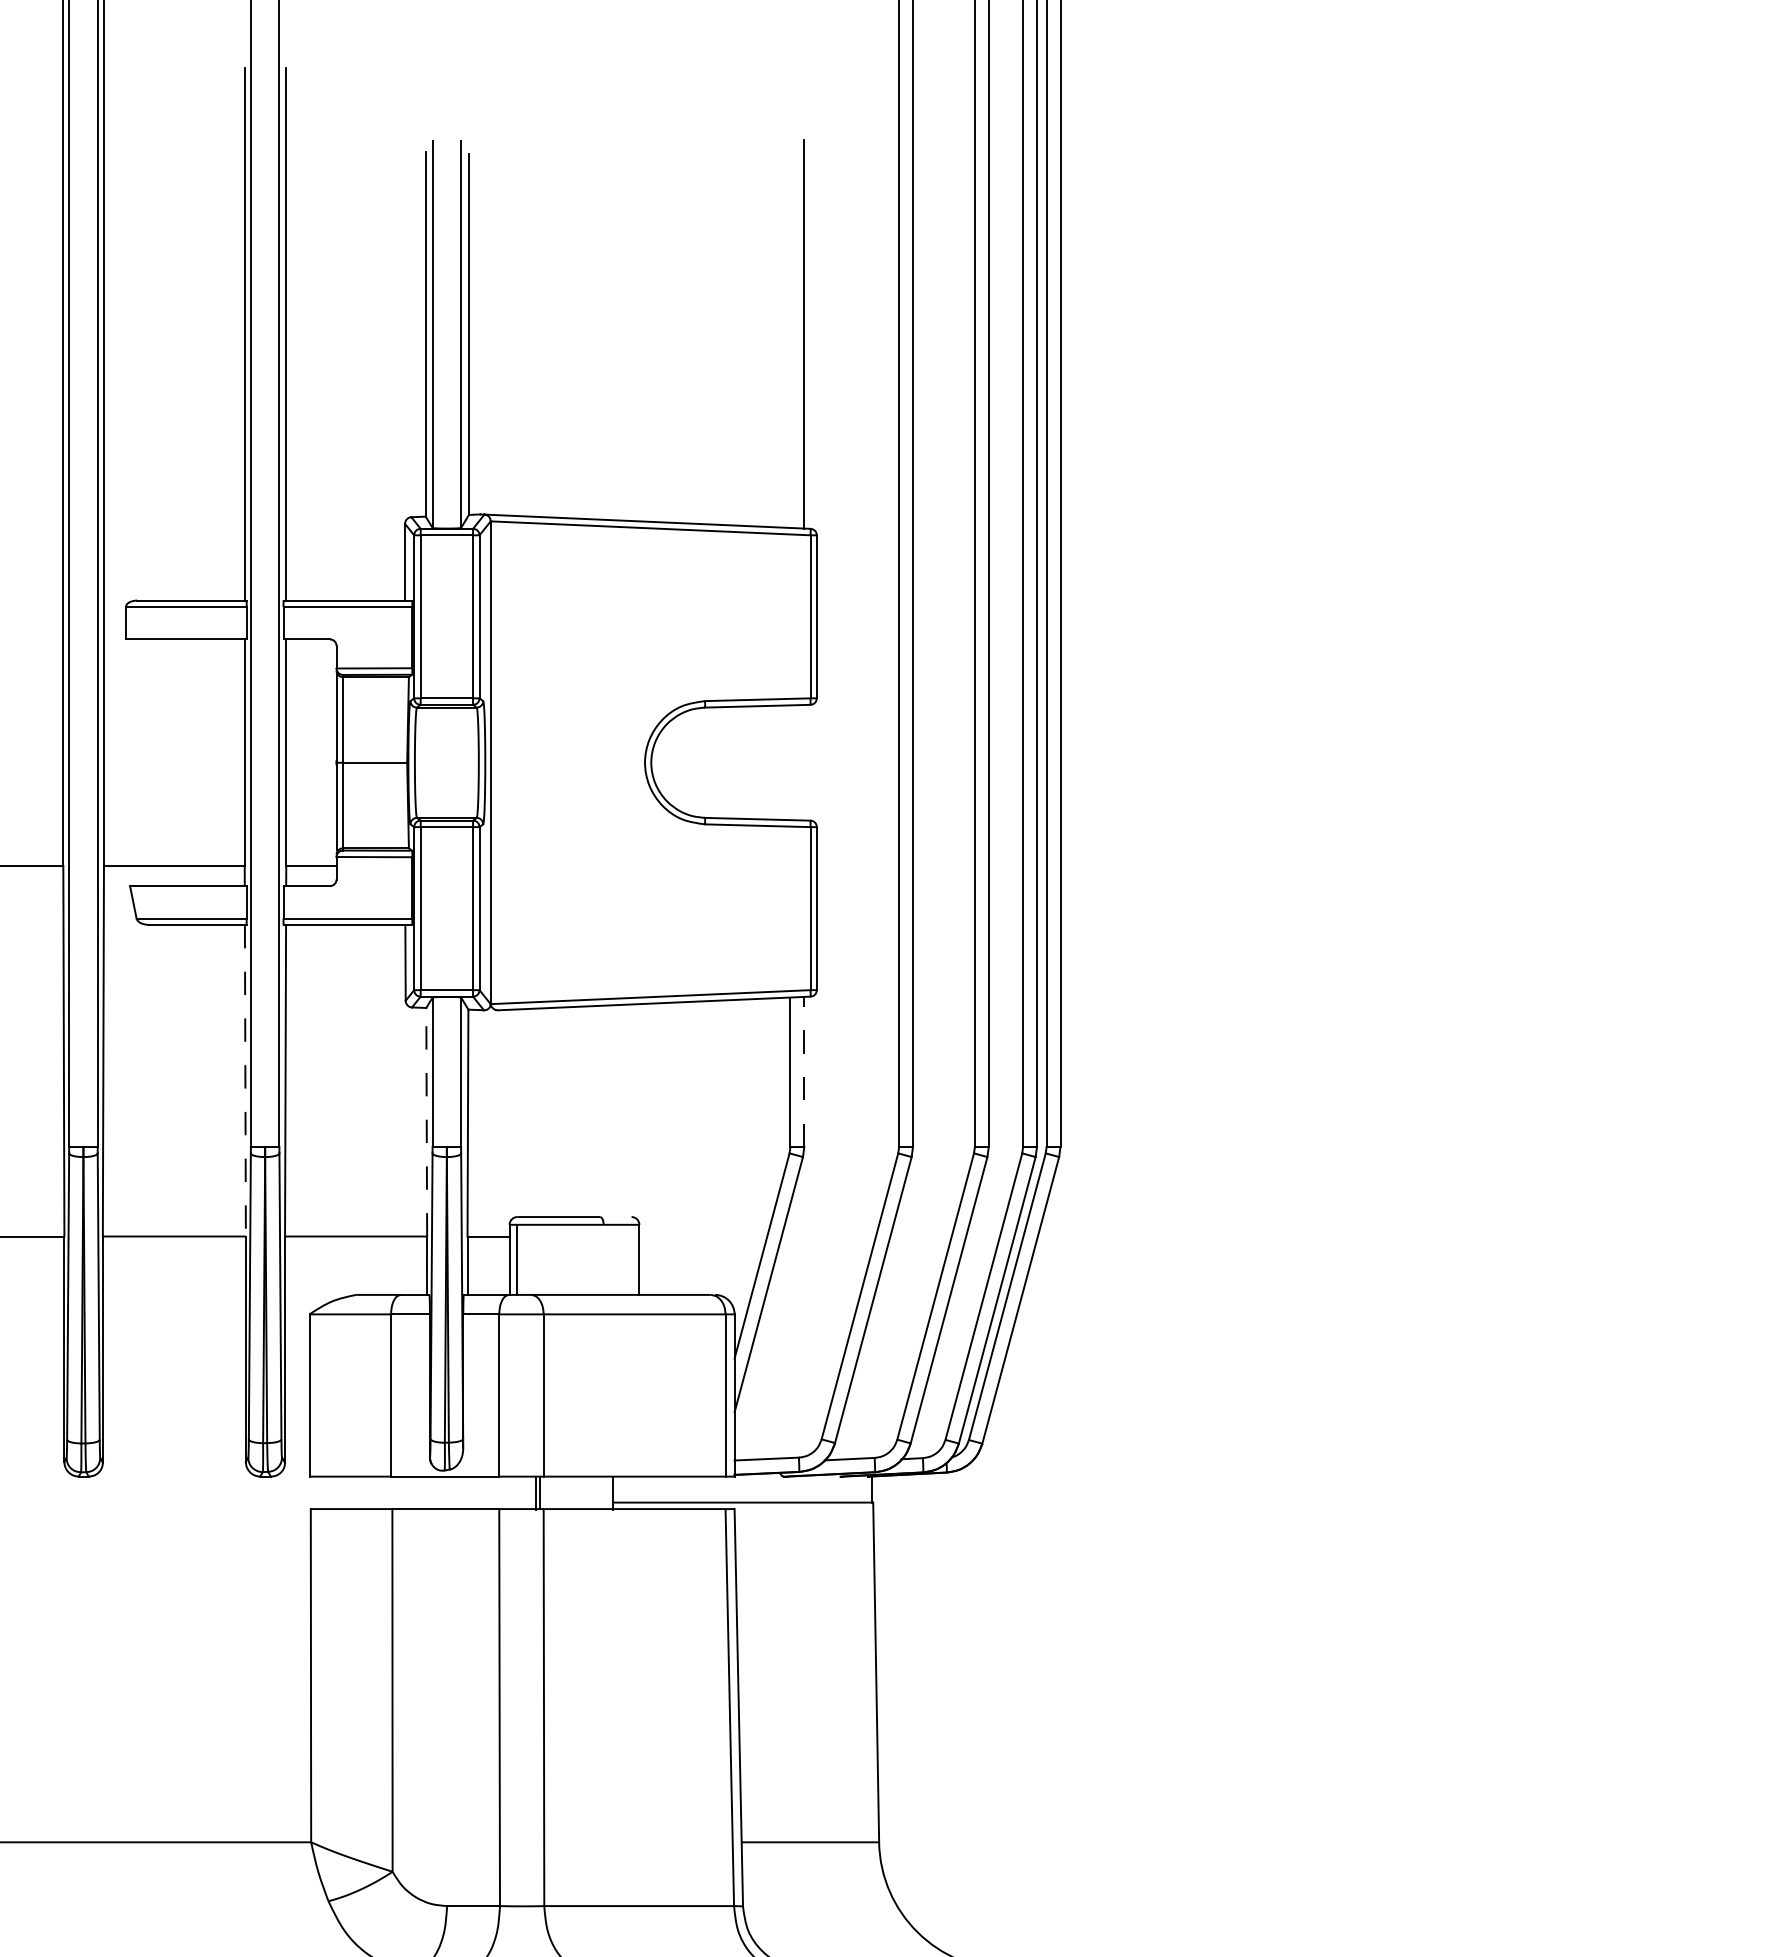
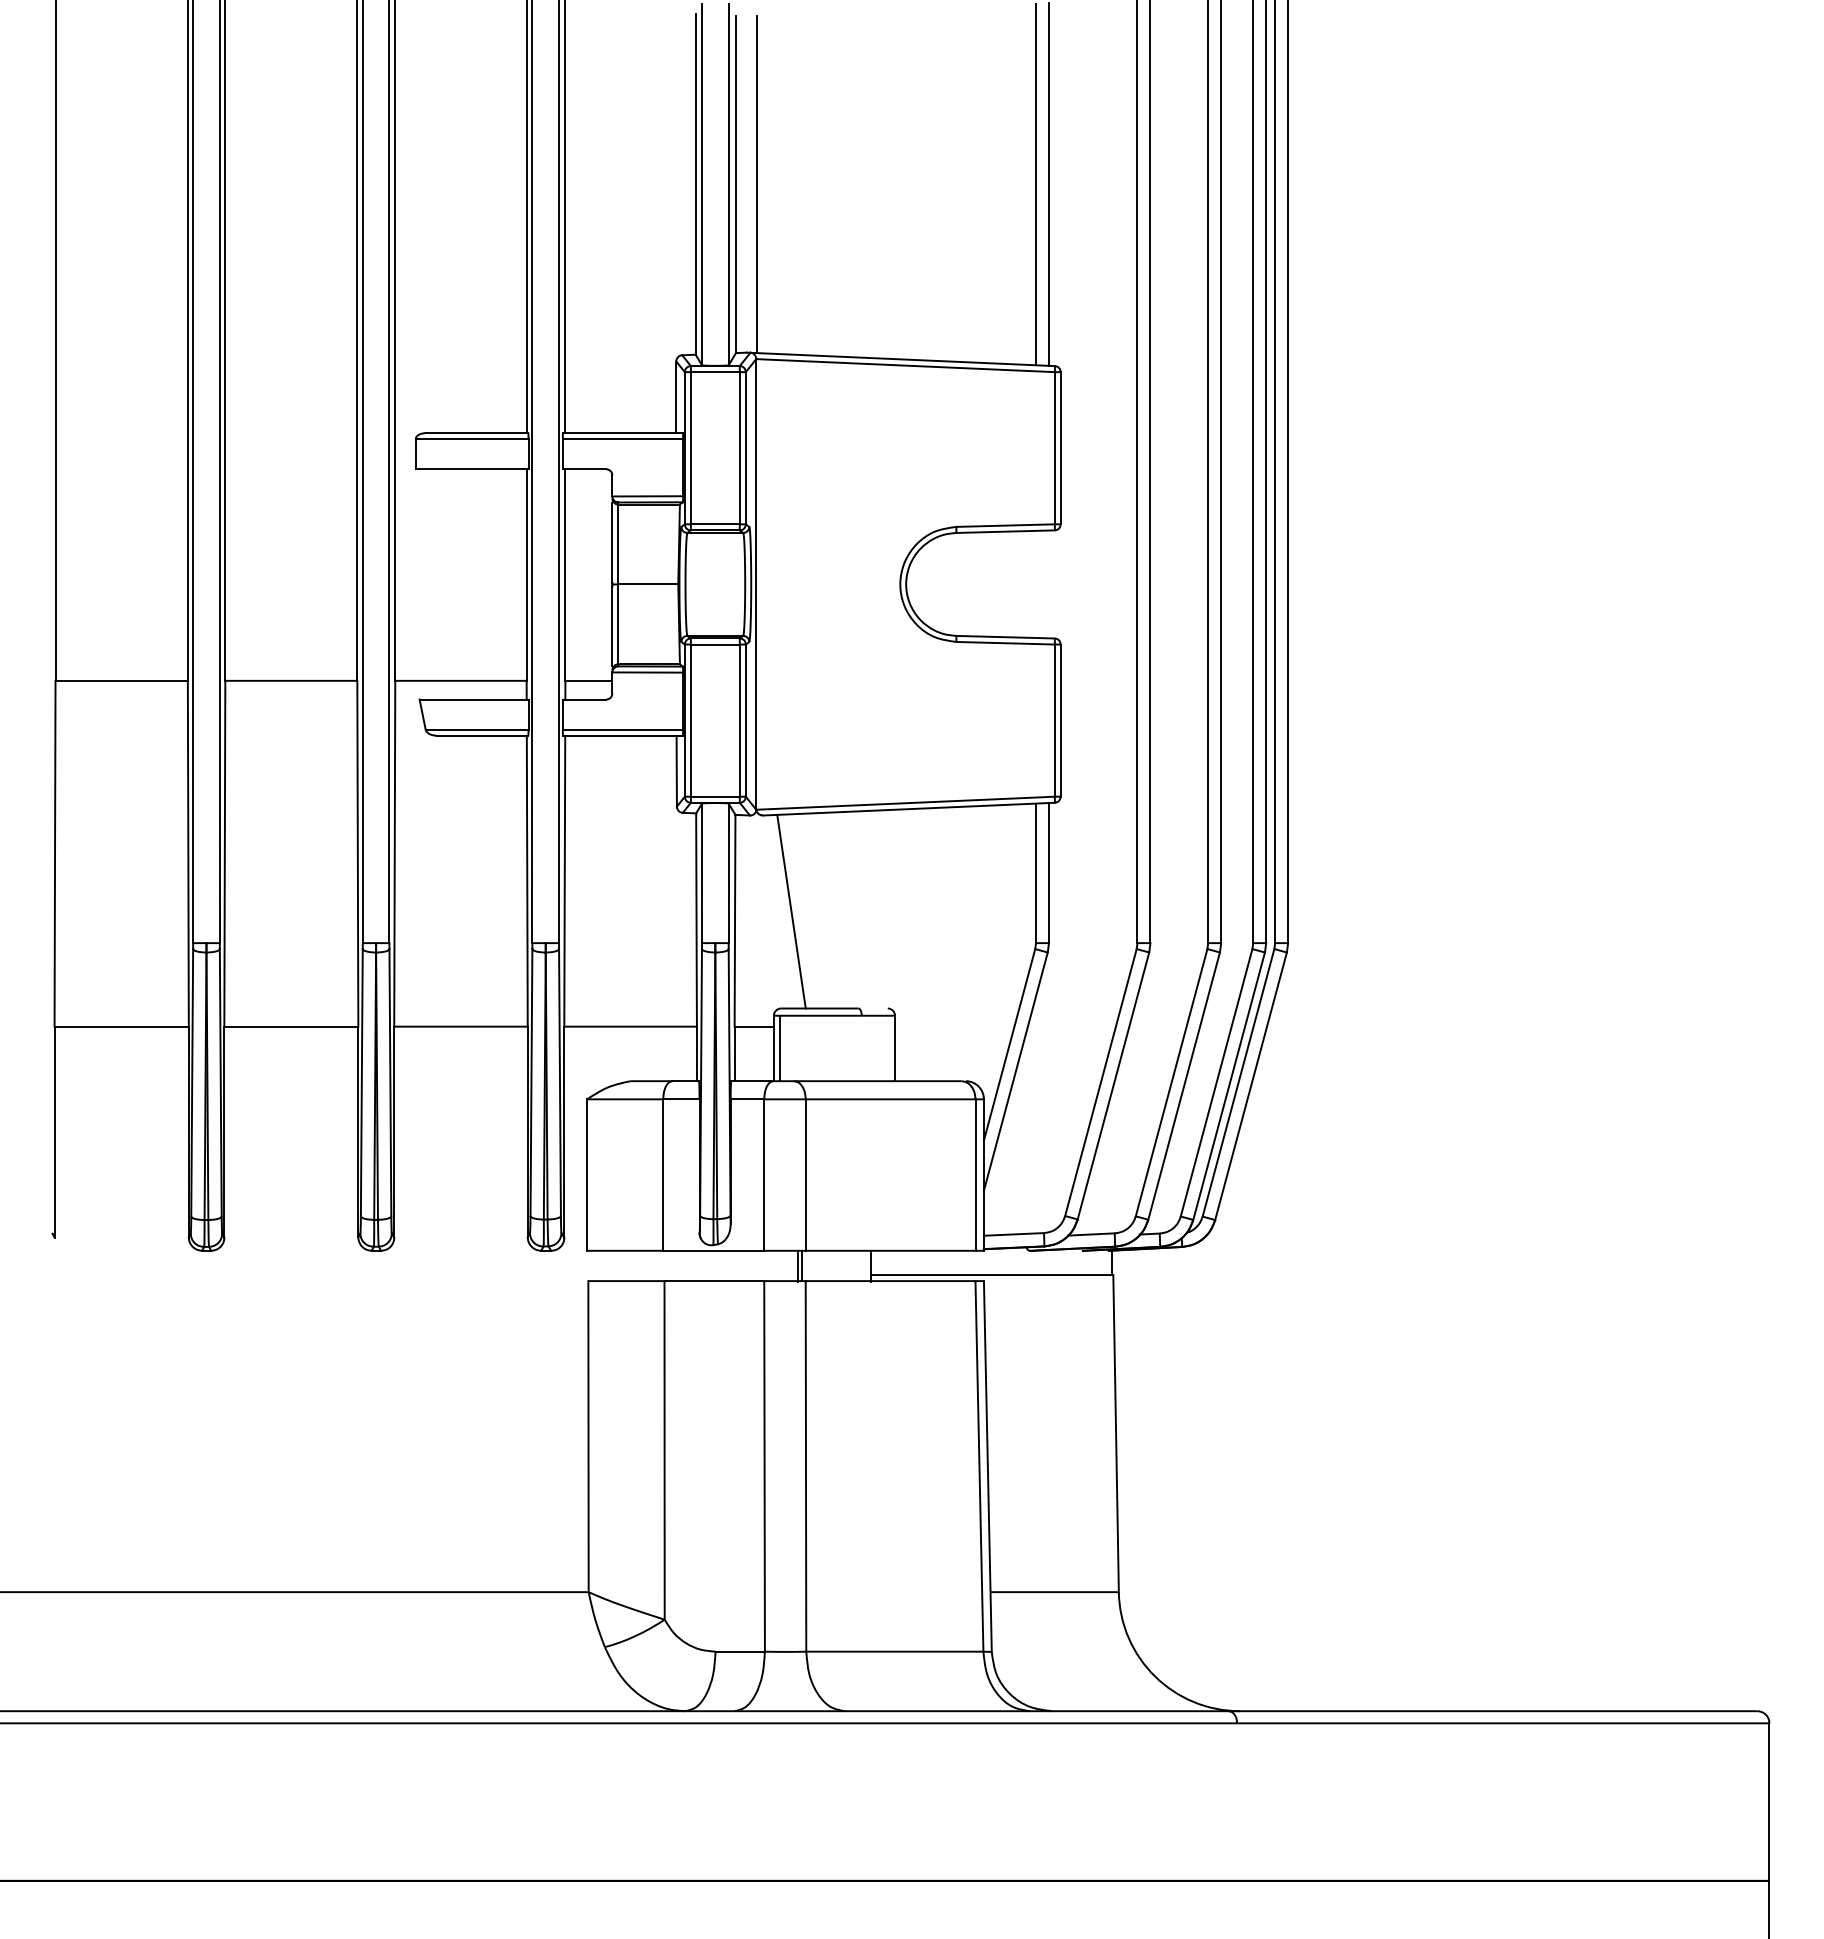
line: (492, 334) -> (757, 184), added
line: (790, 334) -> (1036, 184), added
line: (804, 1071) -> (1049, 872), dashed -> solid
line: (245, 1080) -> (527, 881), dashed -> solid
line: (528, 1113) -> (791, 911), added
line: (426, 1122) -> (696, 920), dashed -> solid

